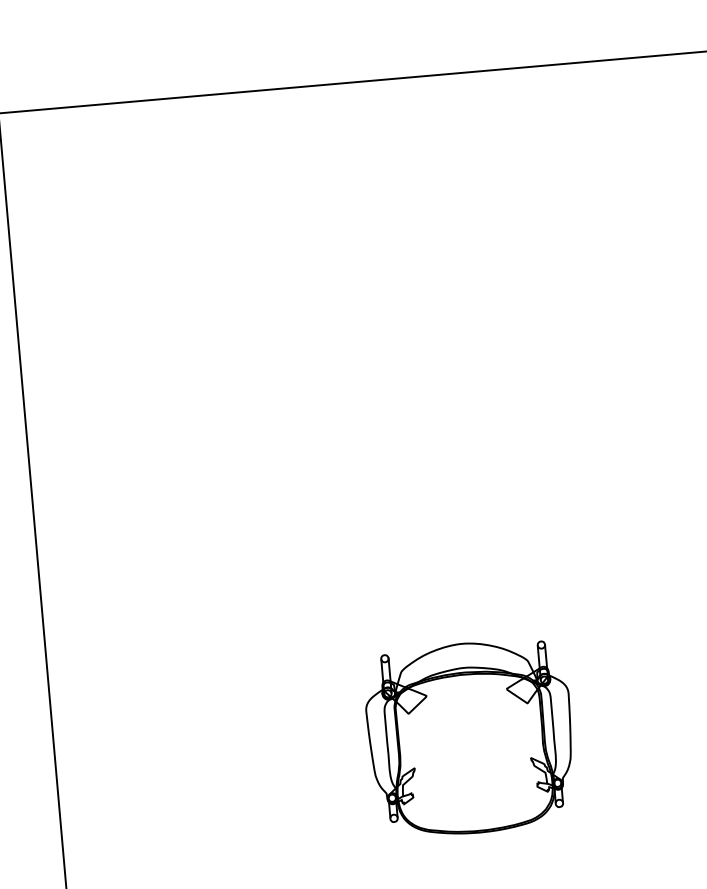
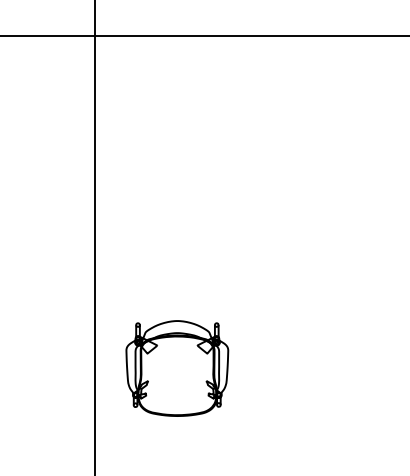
part: (470, 738) -> (177, 368), moved

